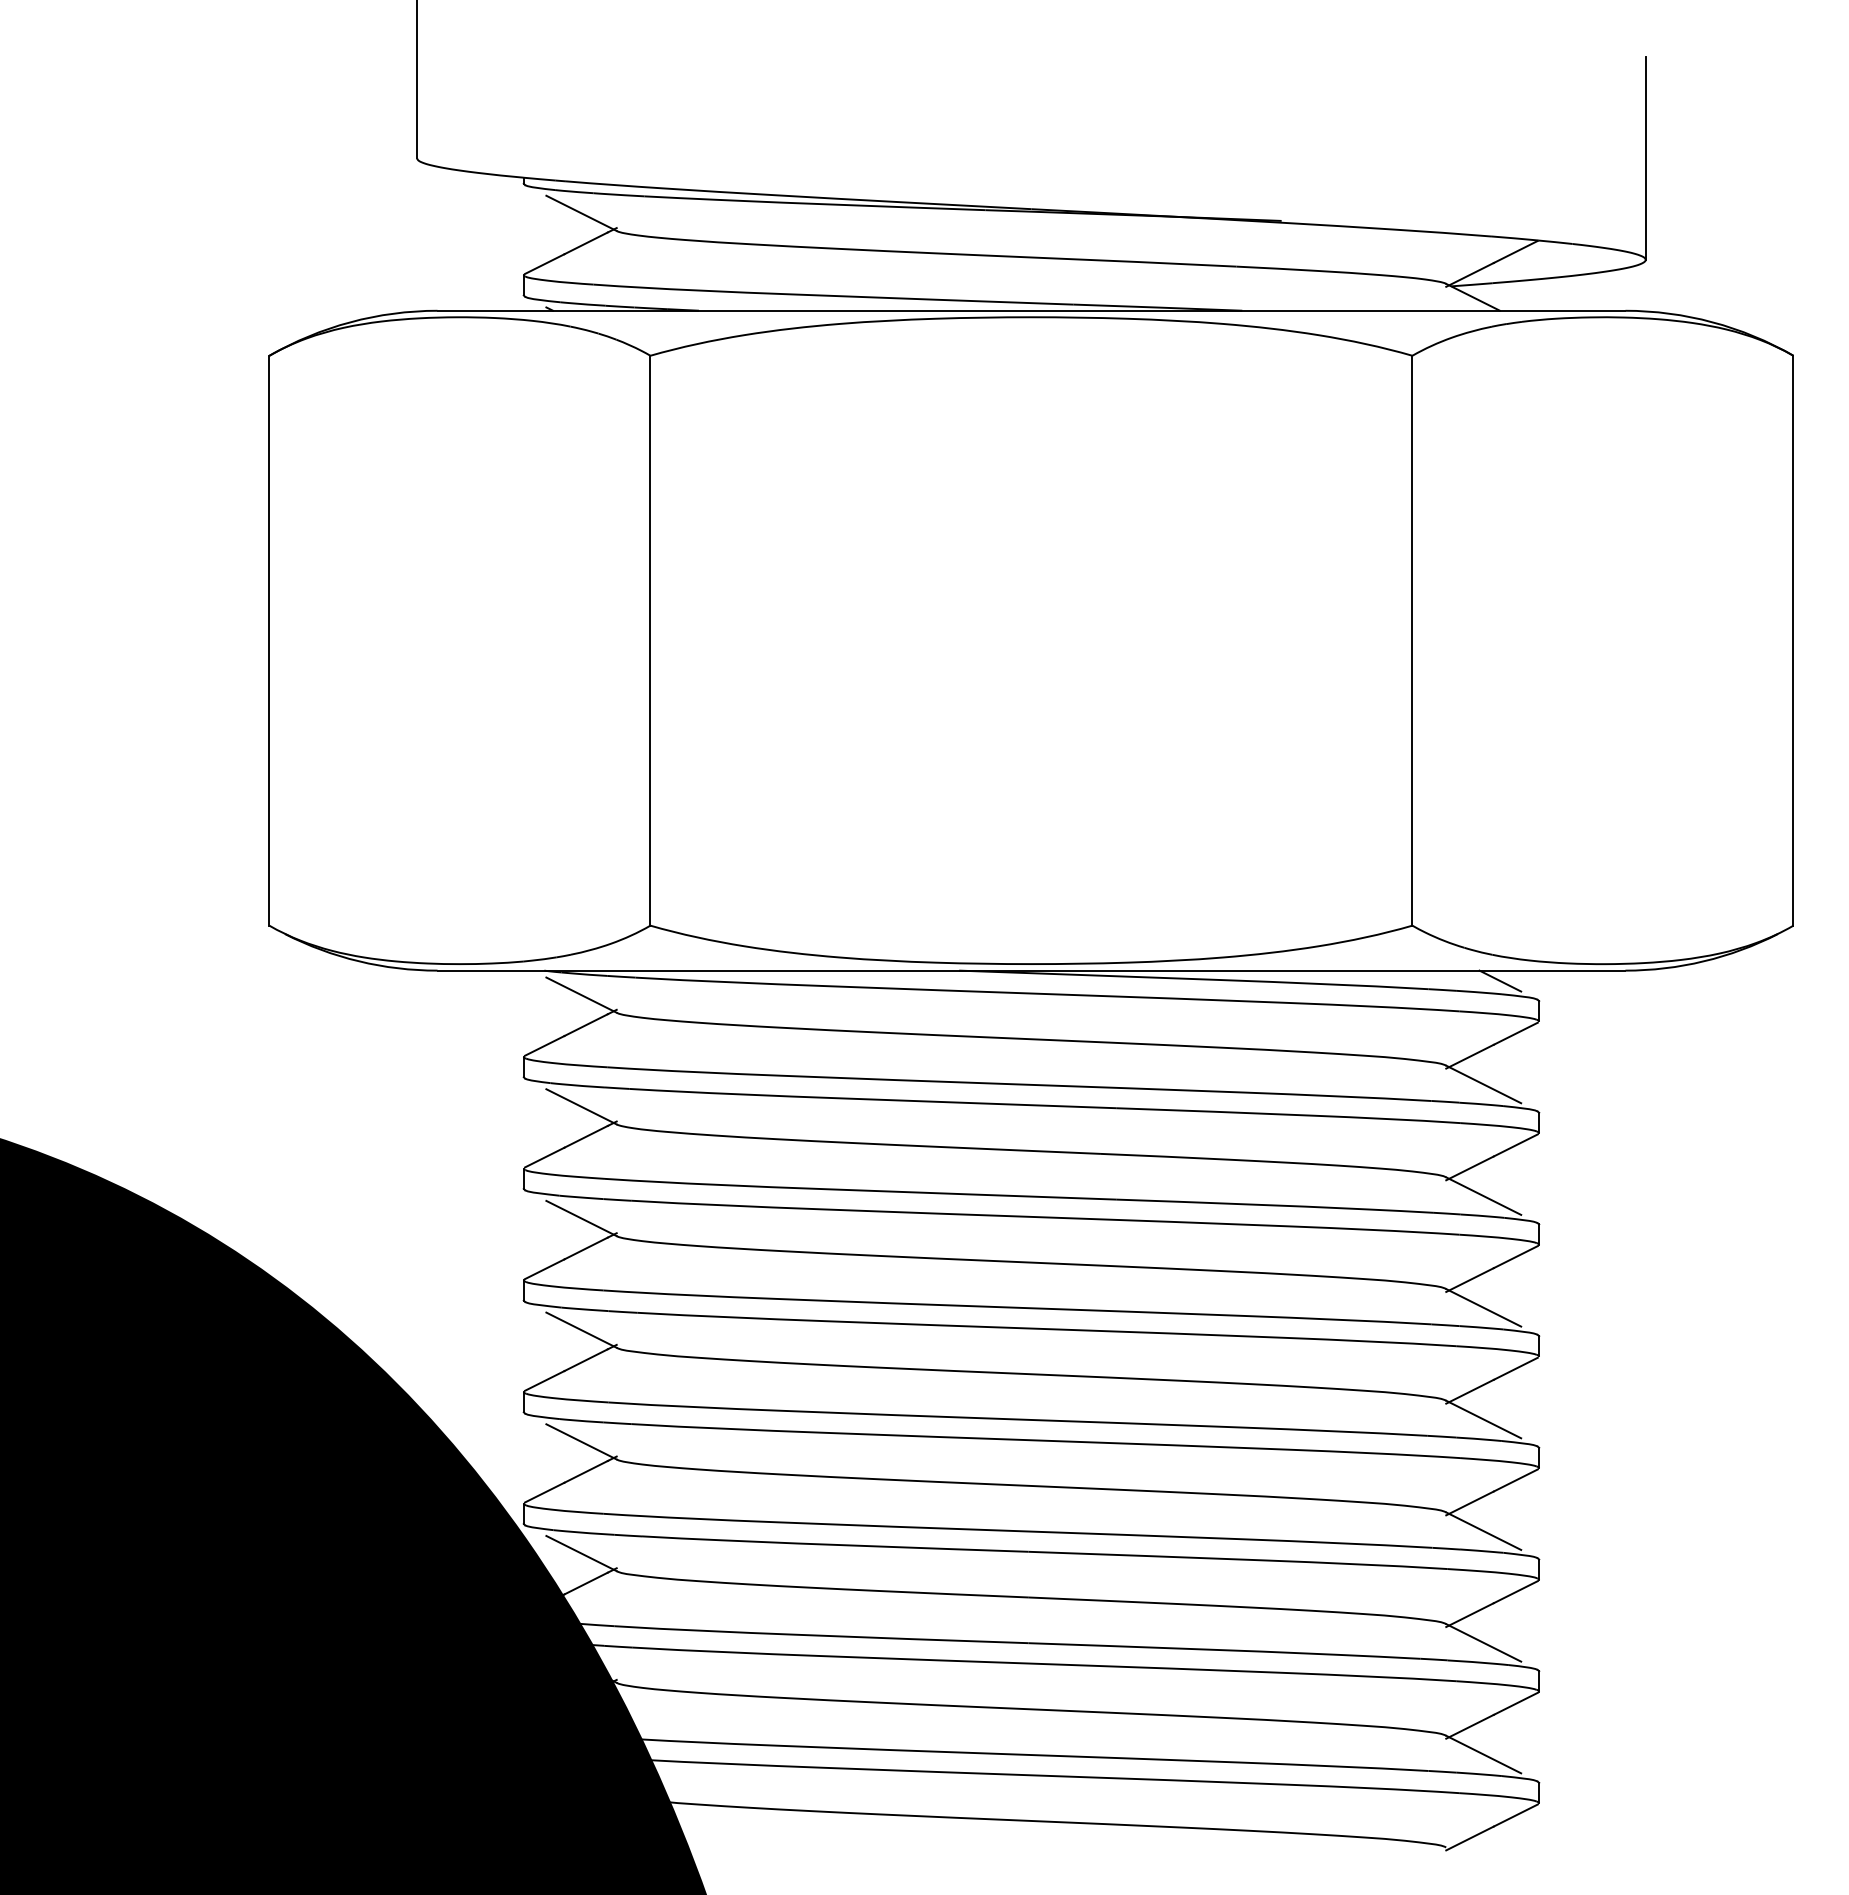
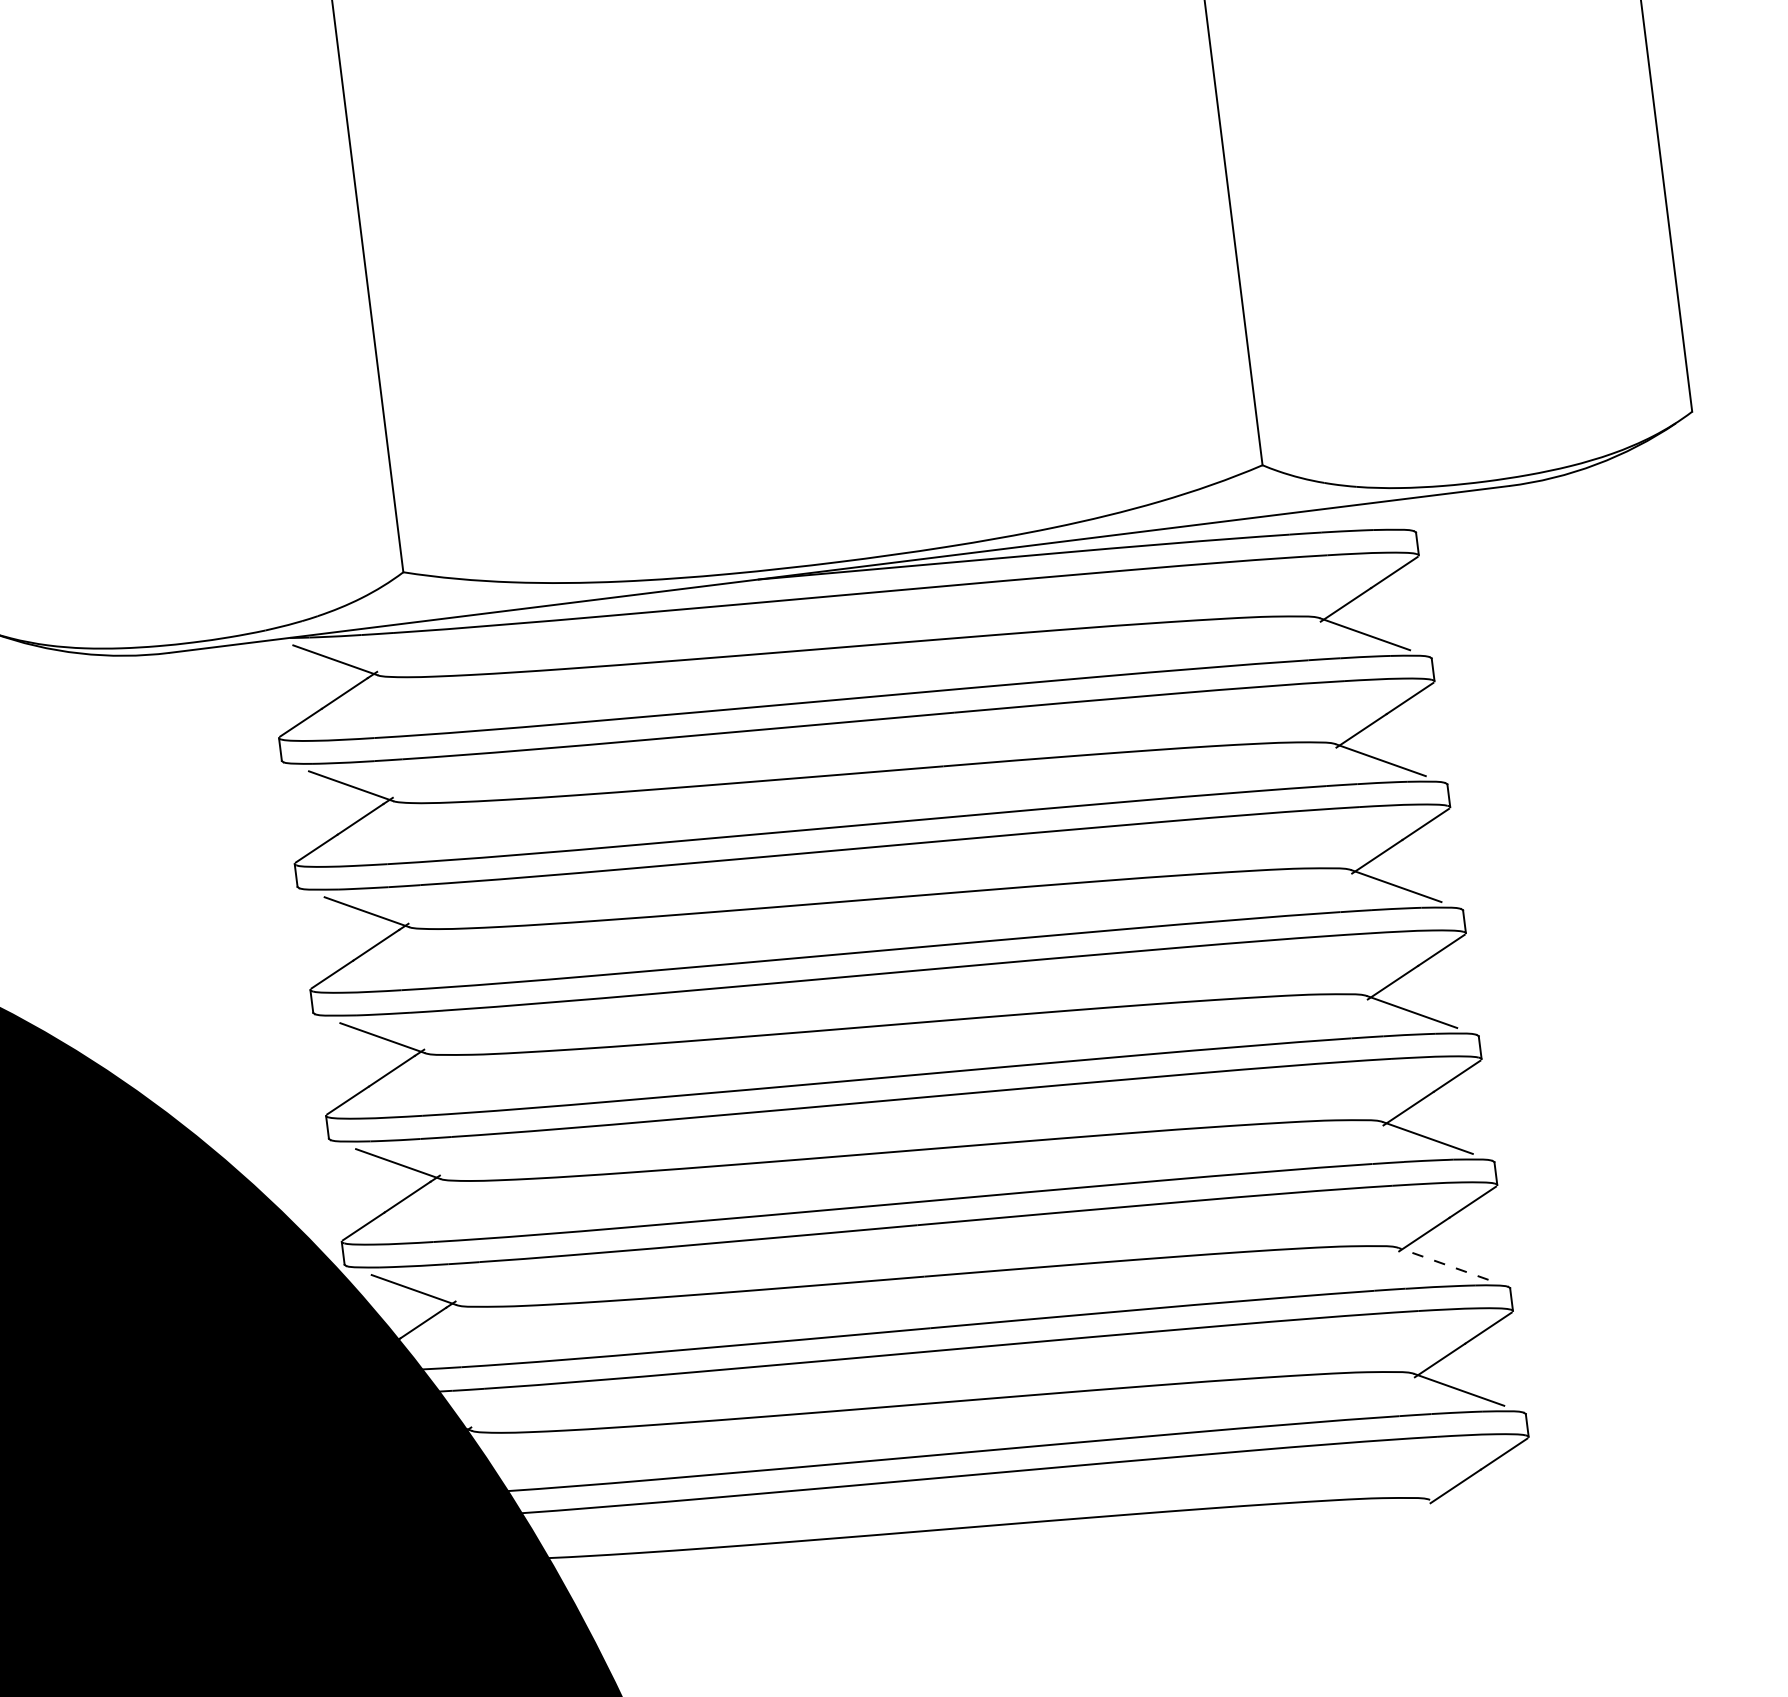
line: (1500, 980) -> (1369, 514), removed
line: (1483, 1642) -> (1443, 1263), solid -> dashed

